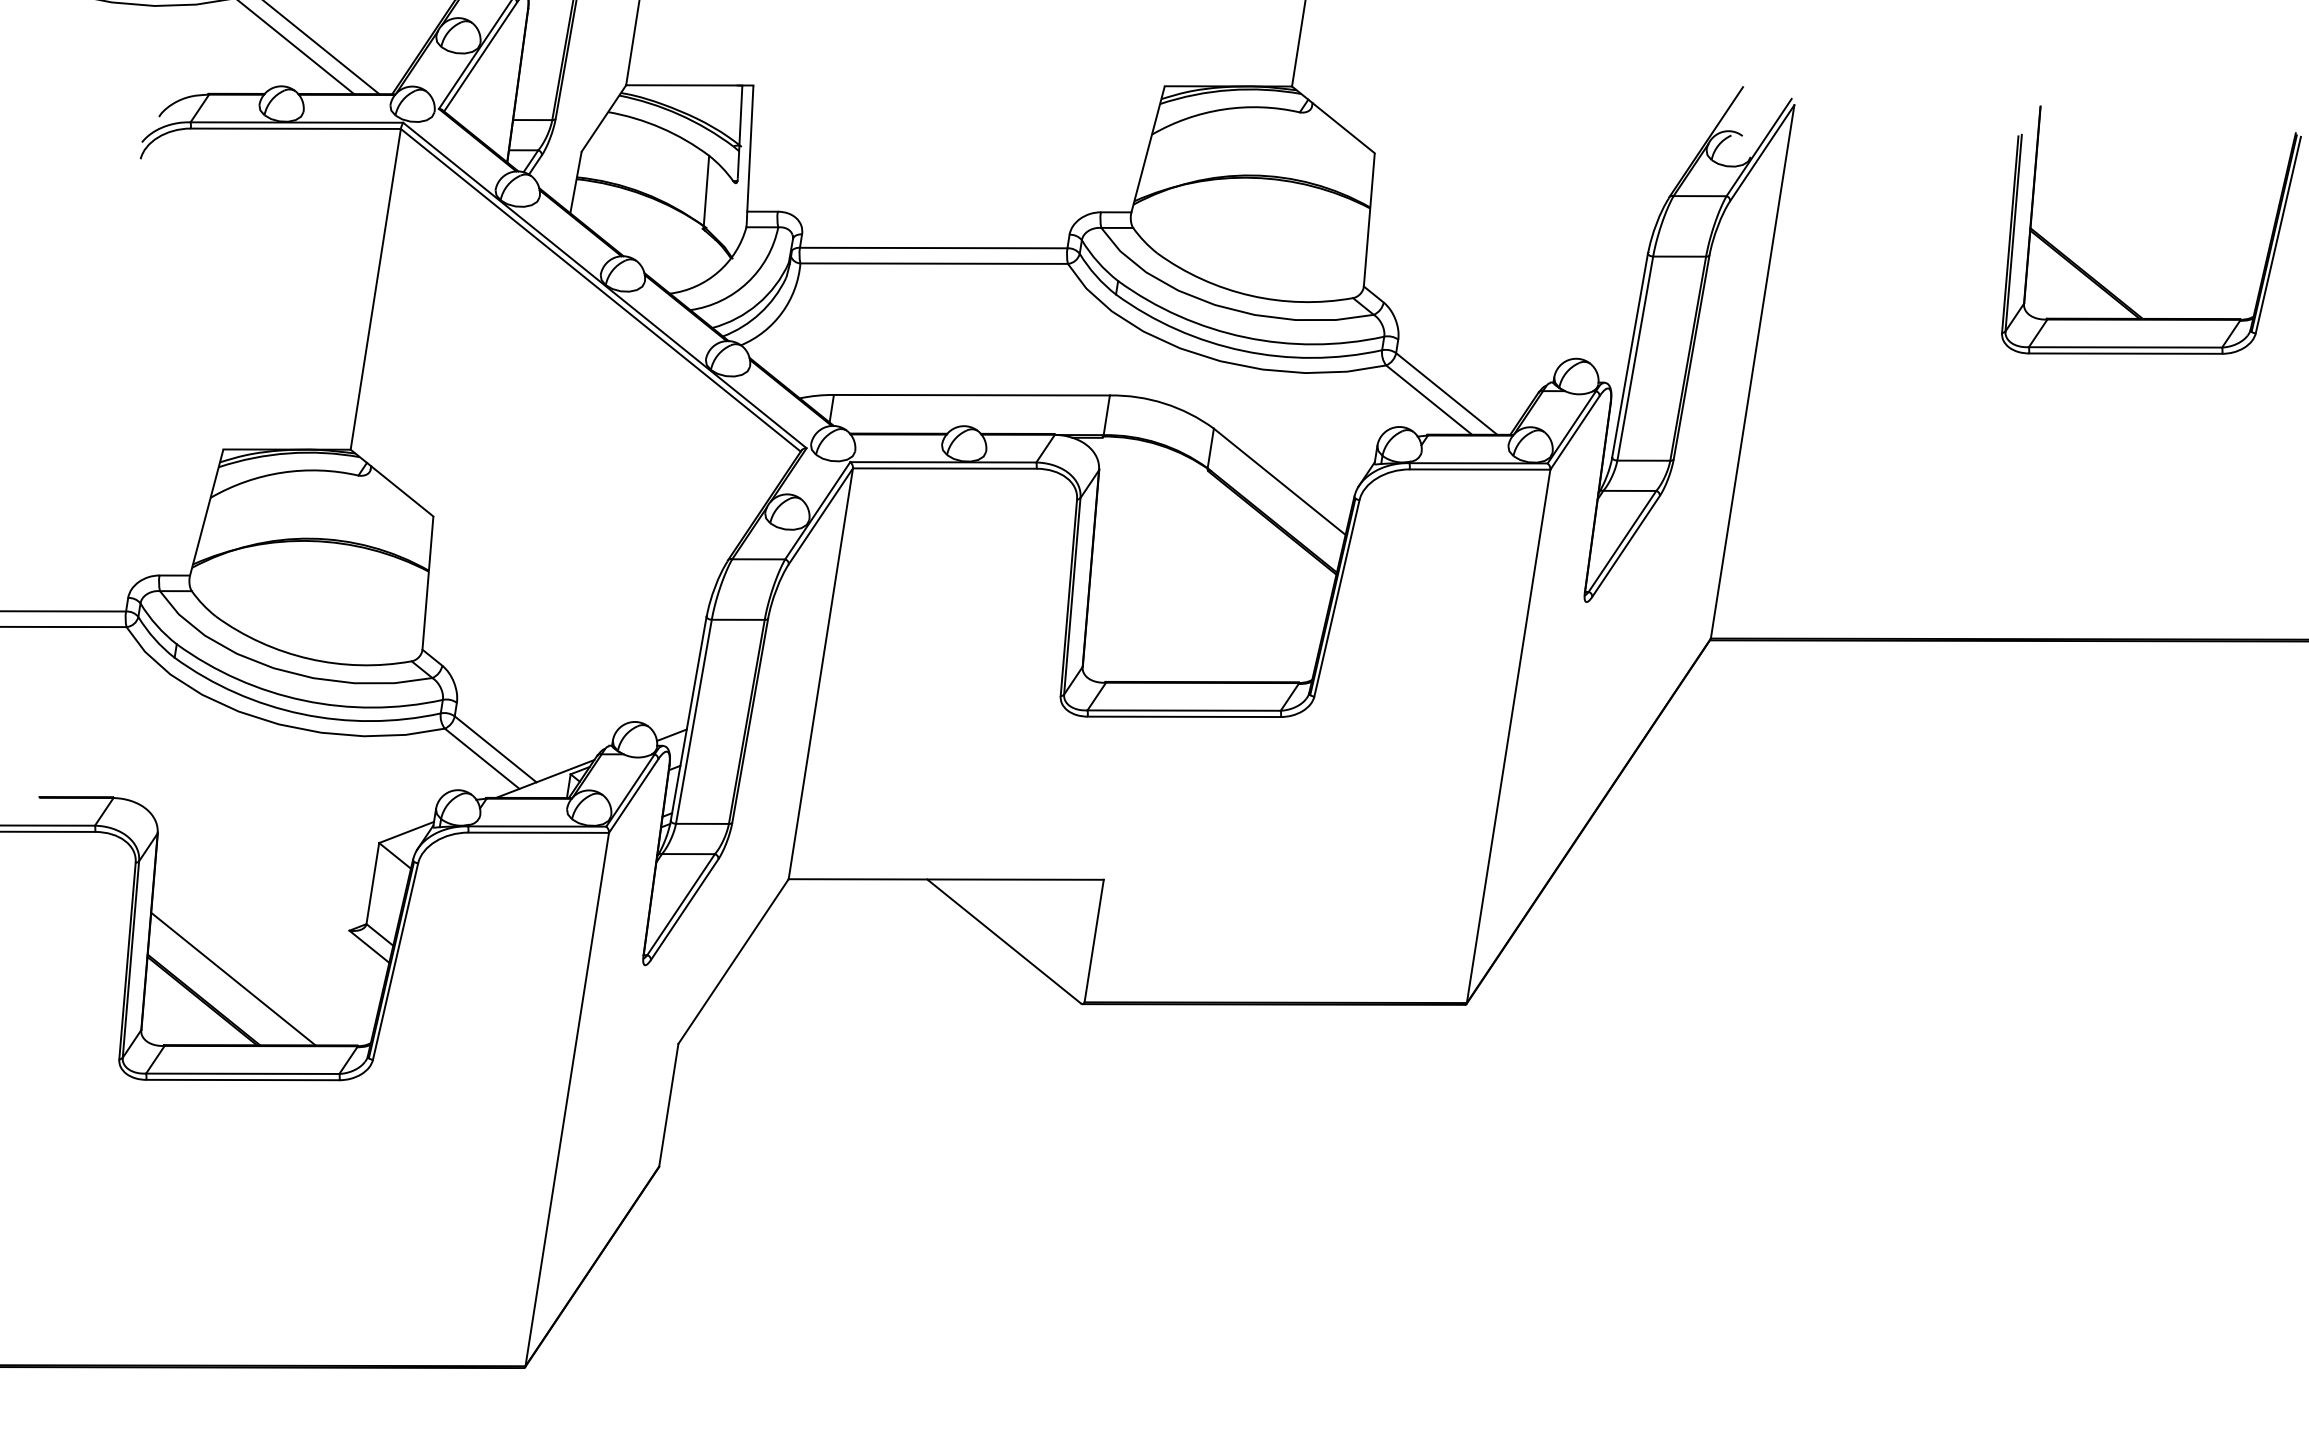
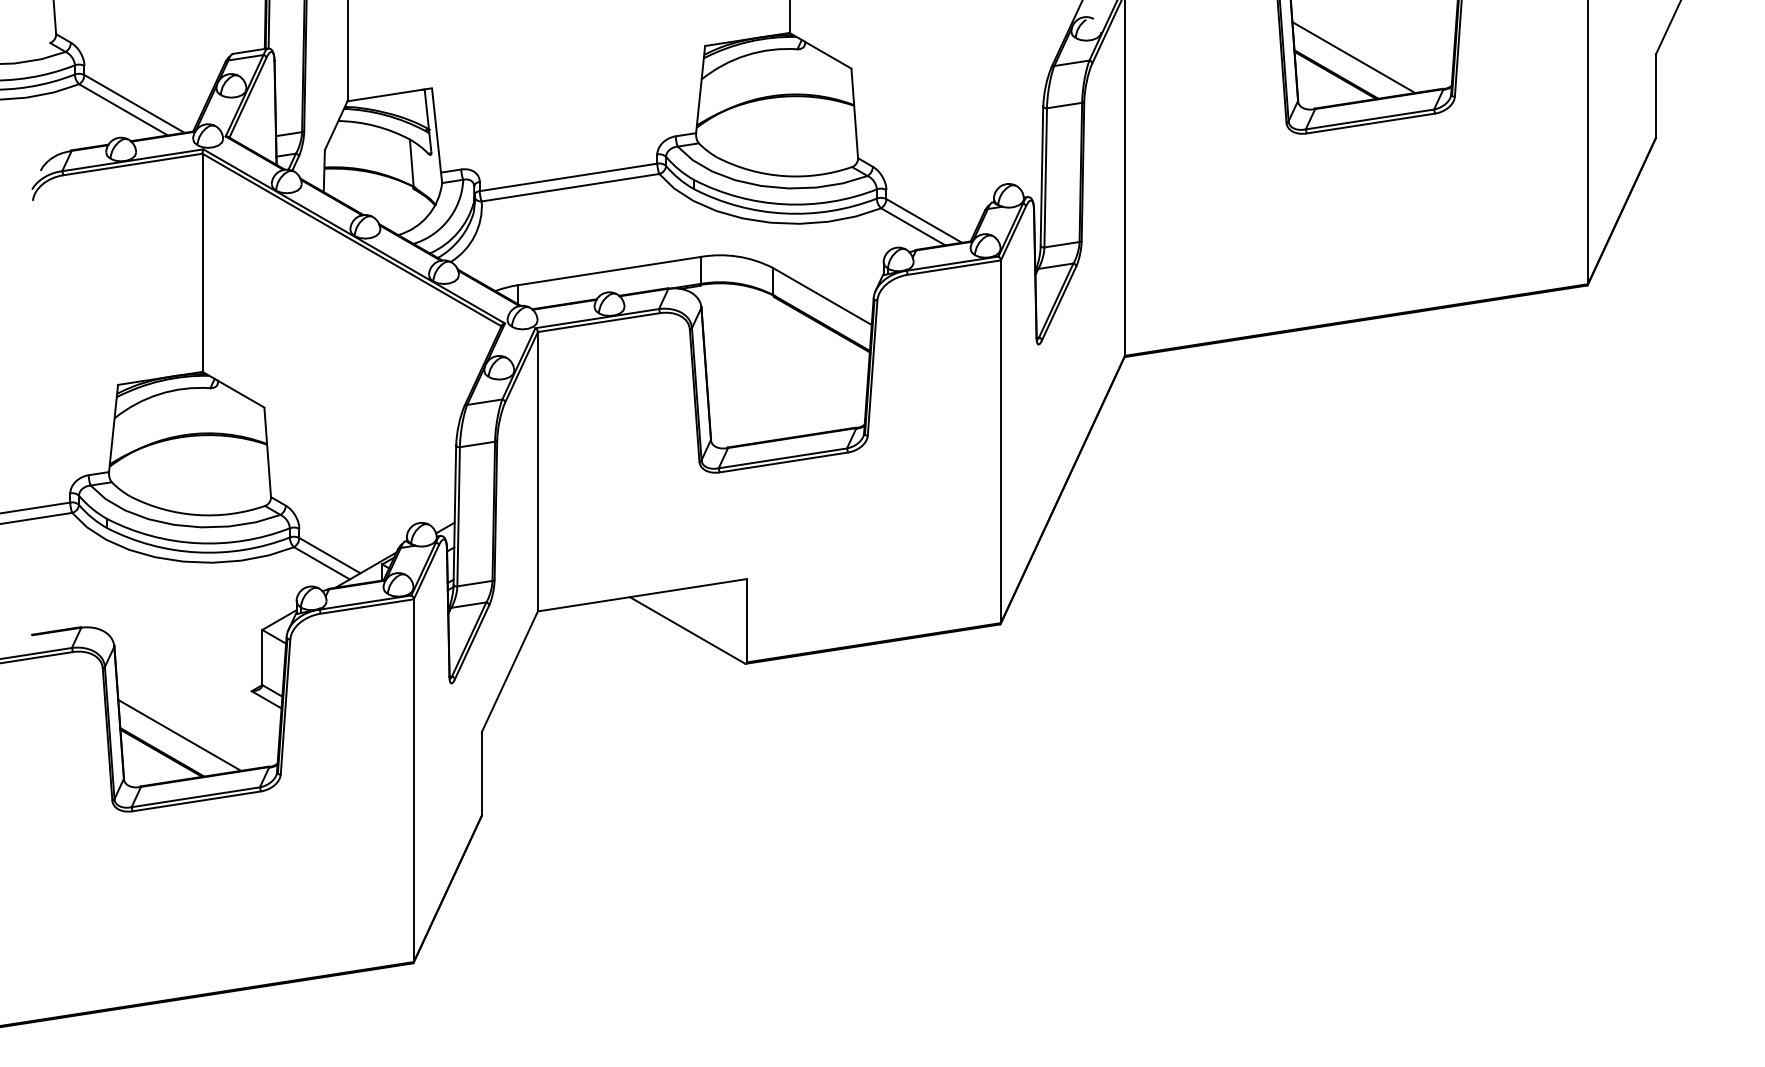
line: (2115, 252) -> (1353, 57), added

